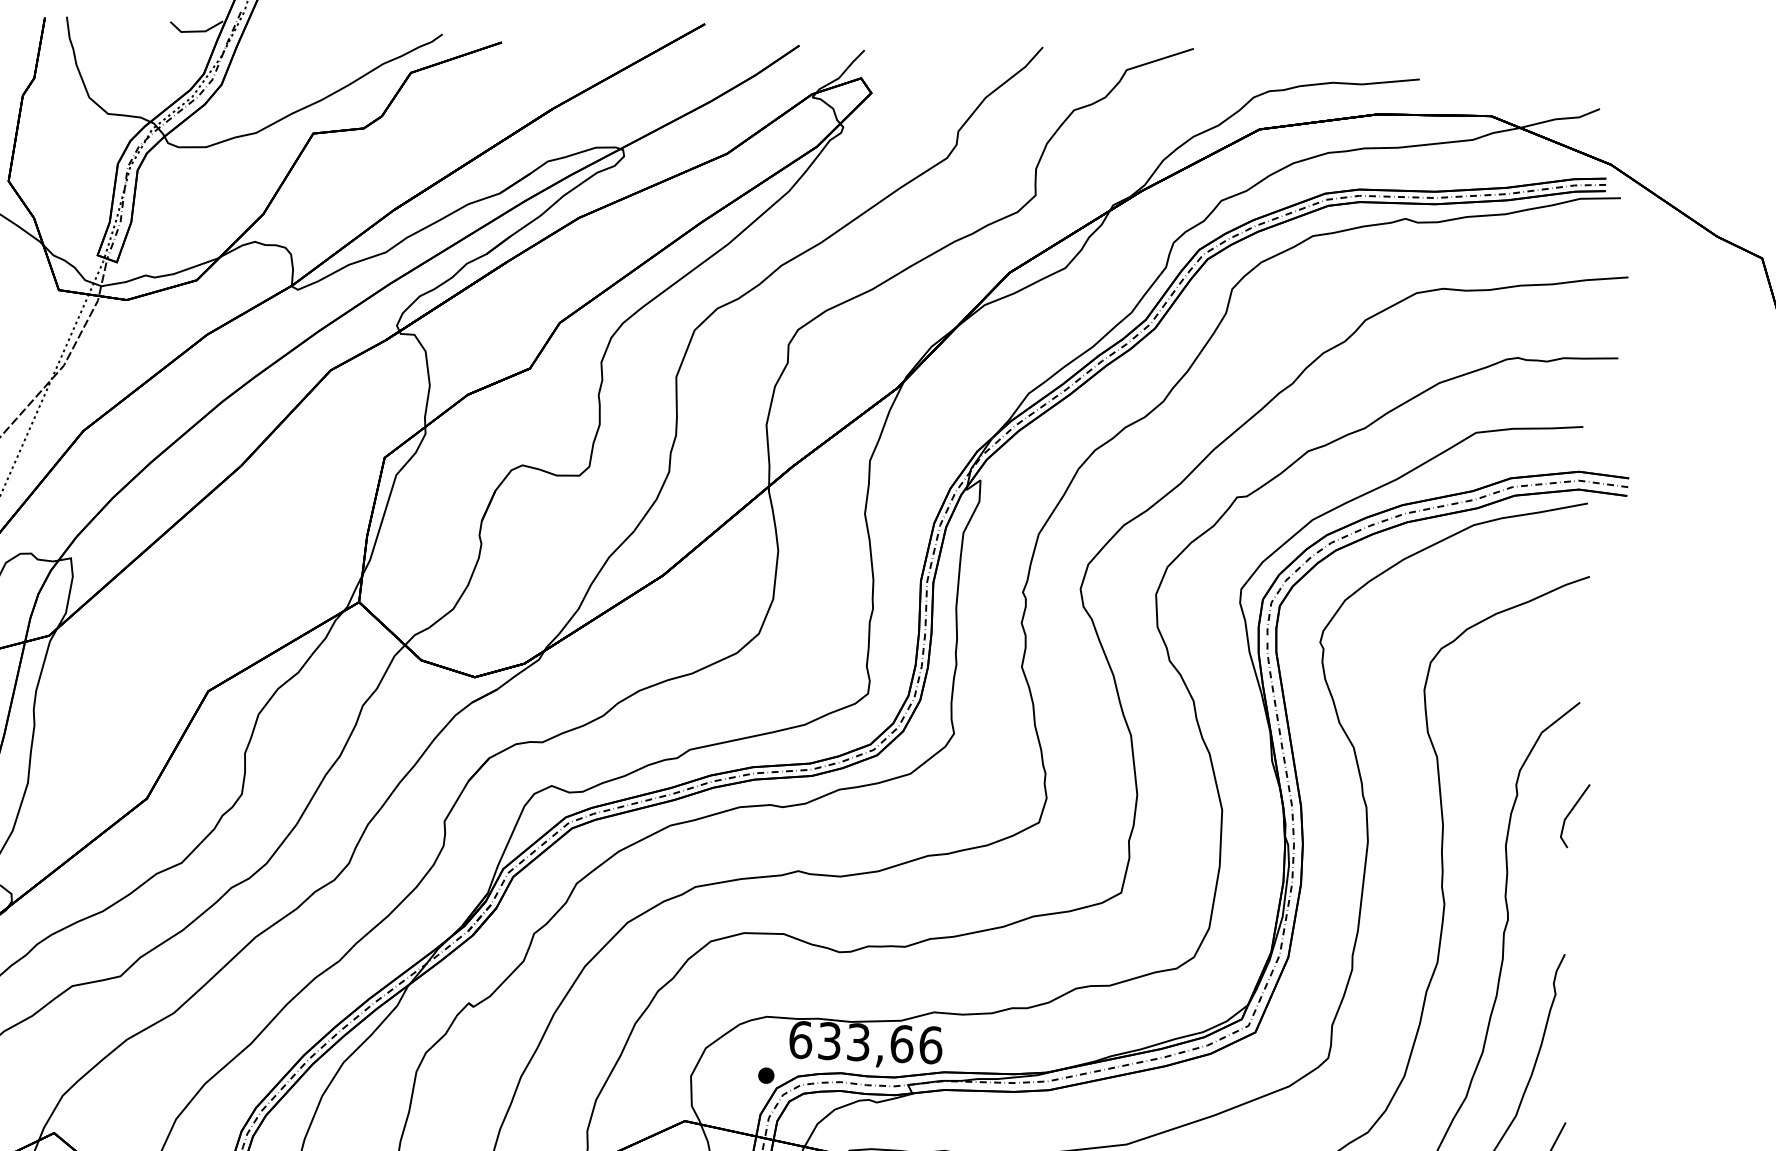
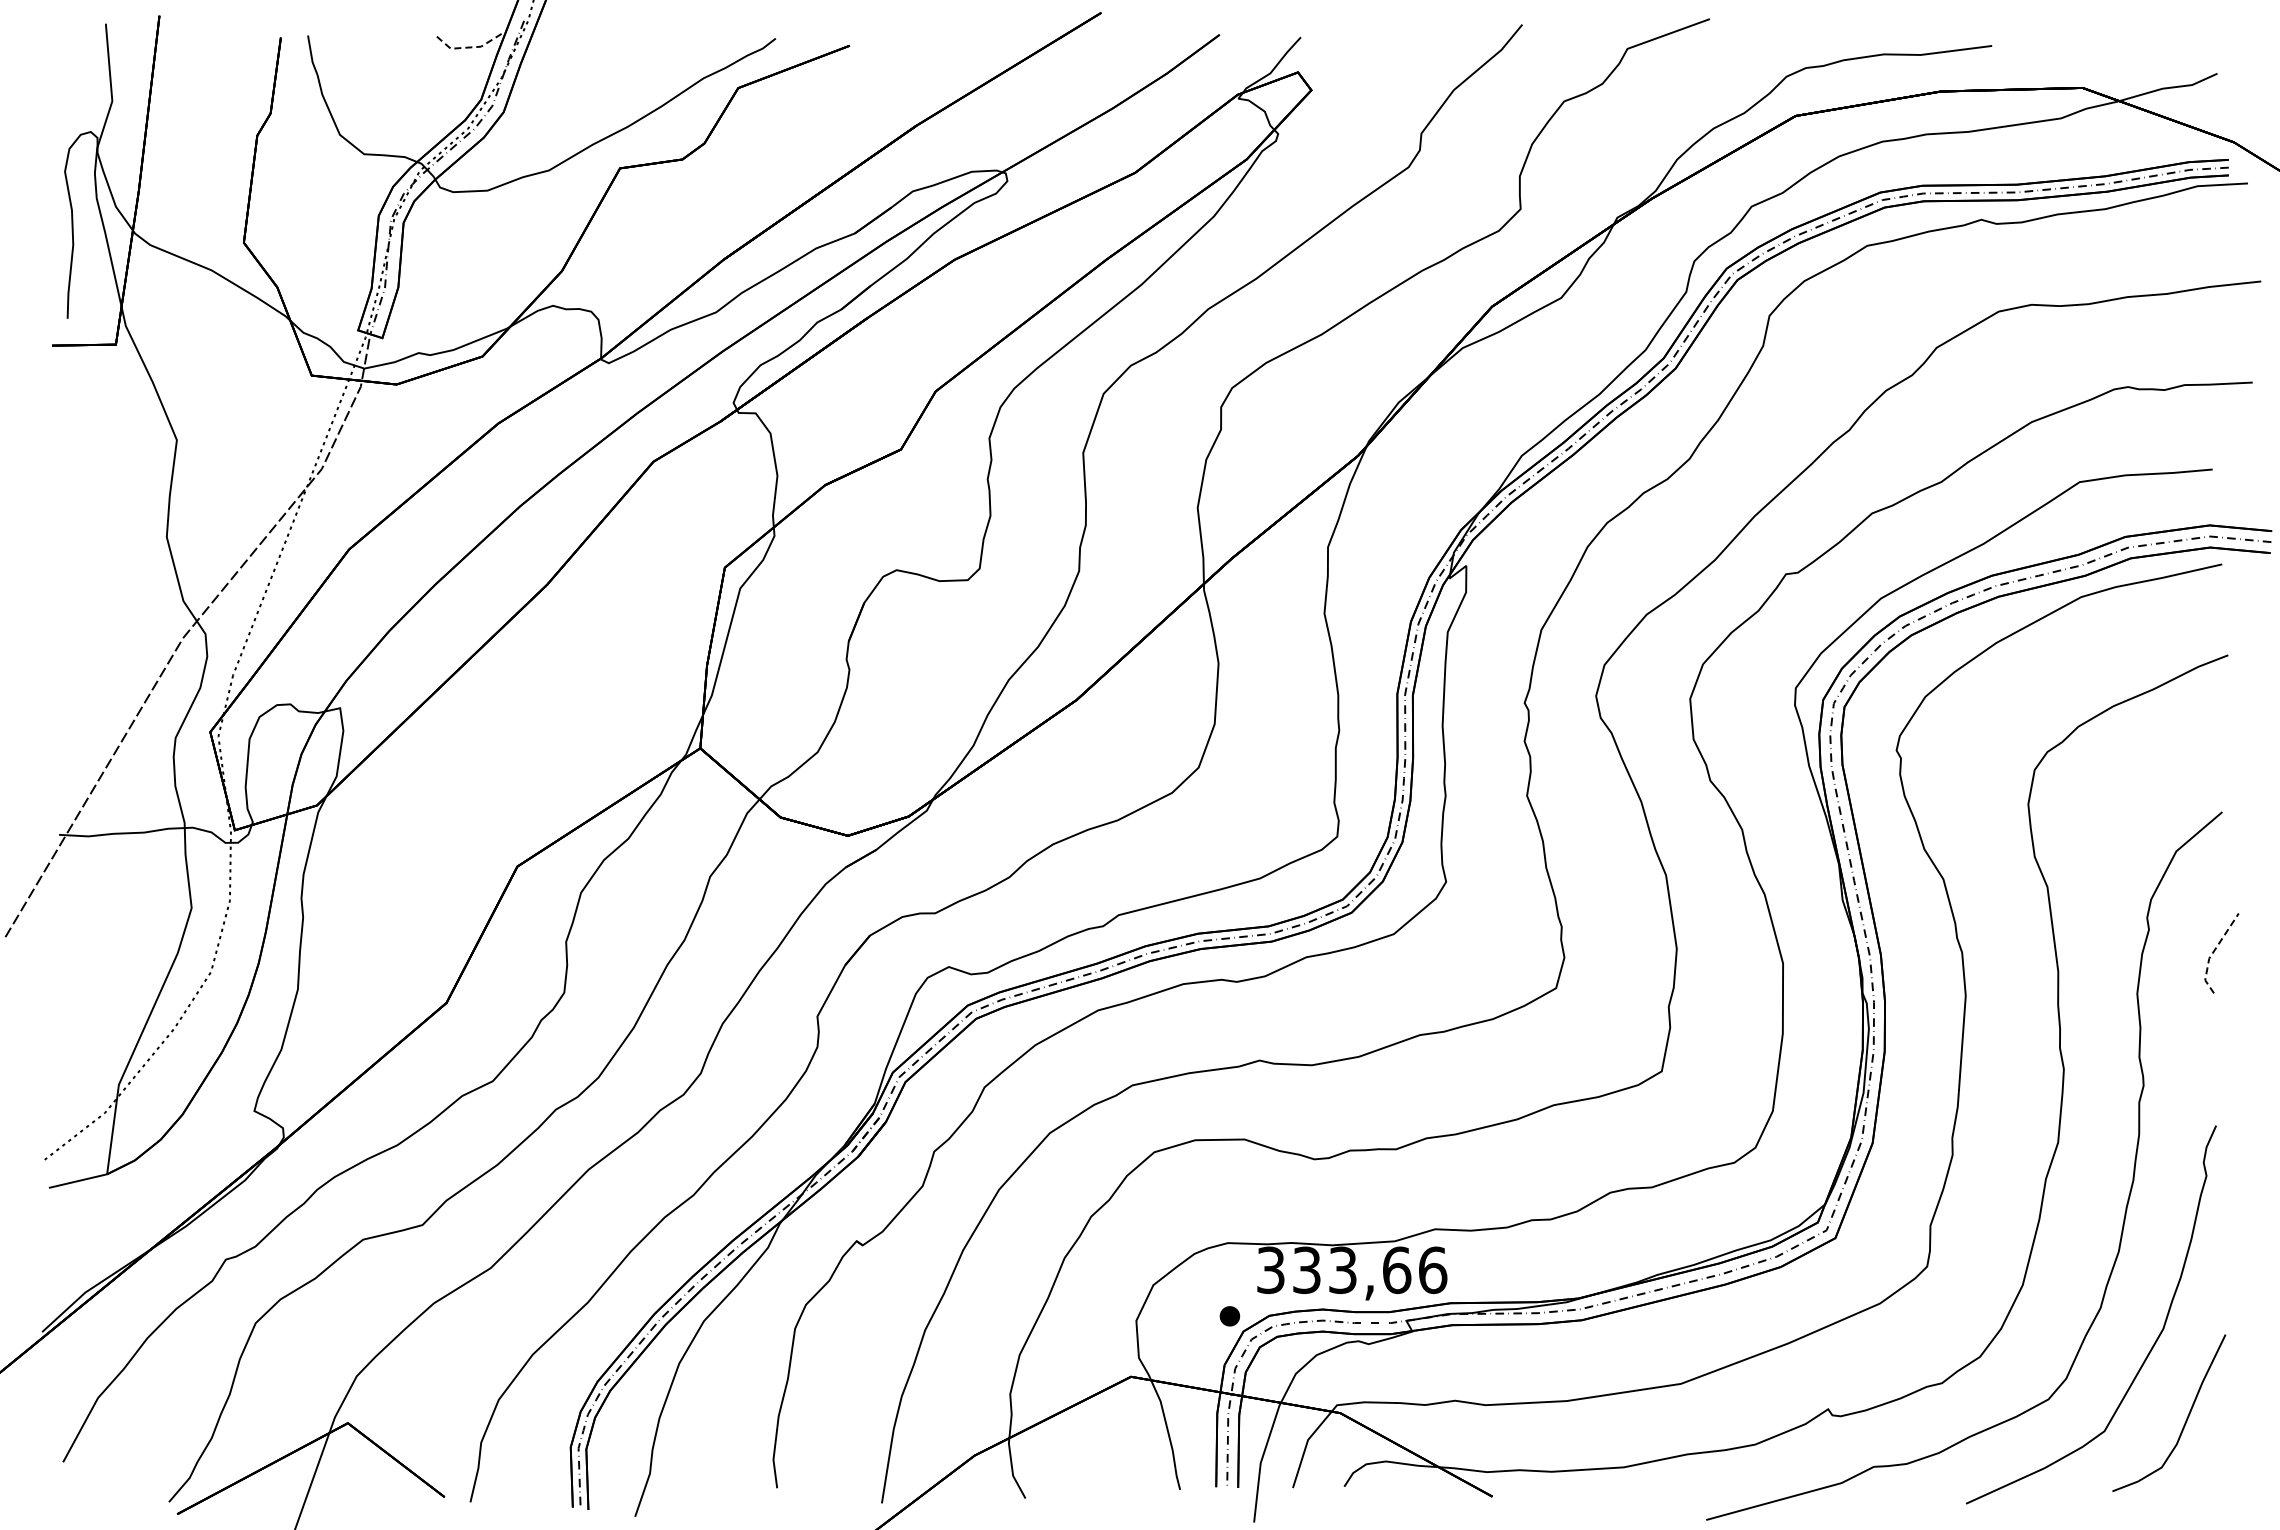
line: (196, 31) -> (469, 47), solid -> dashed
line: (1568, 815) -> (2213, 952), solid -> dashed
text: (801, 1040) -> (1271, 1270), 633,66 -> 333,66

